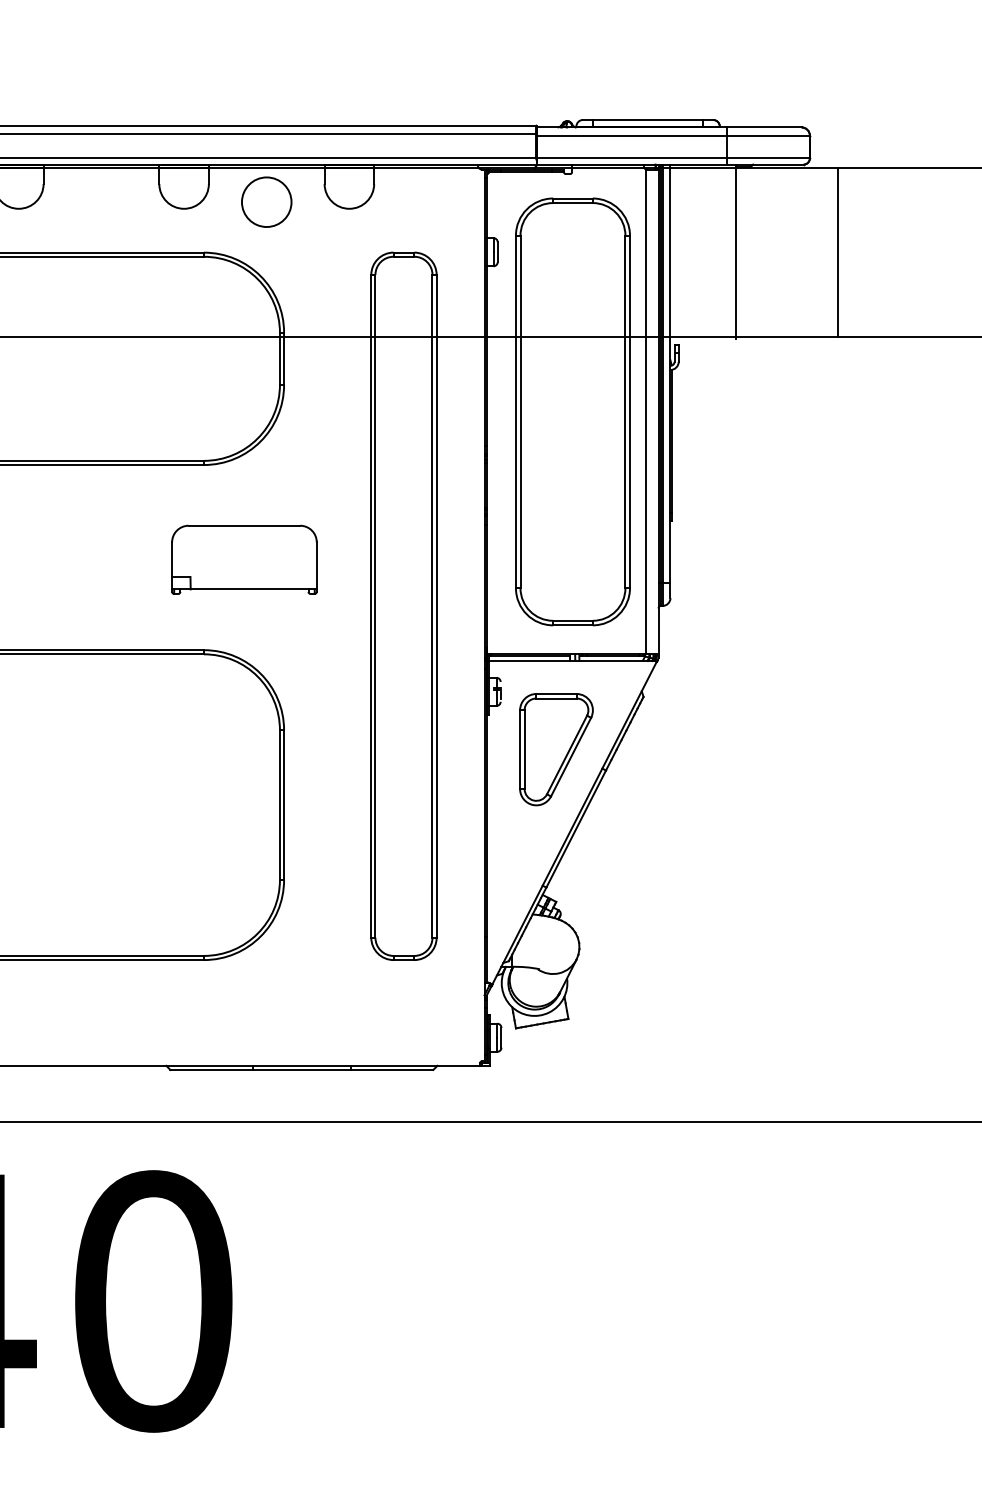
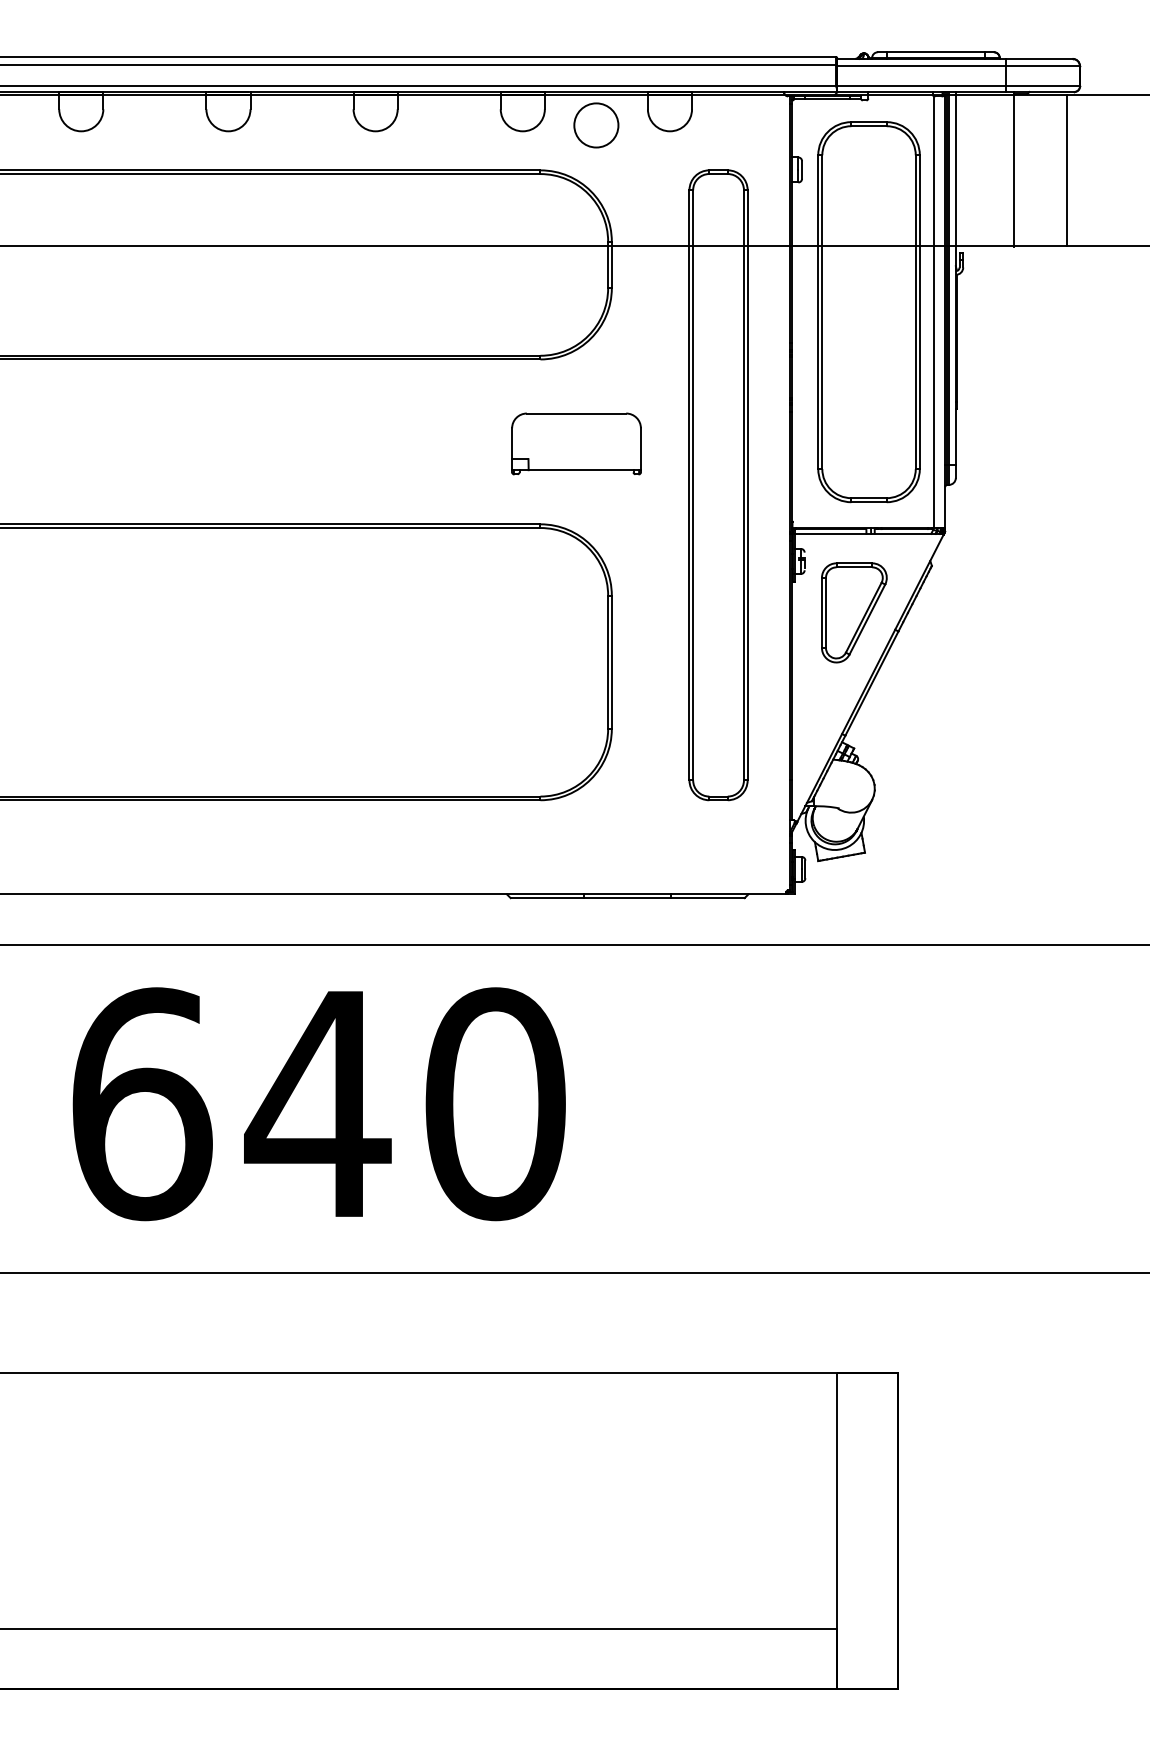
line: (837, 252) -> (1066, 170), moved

